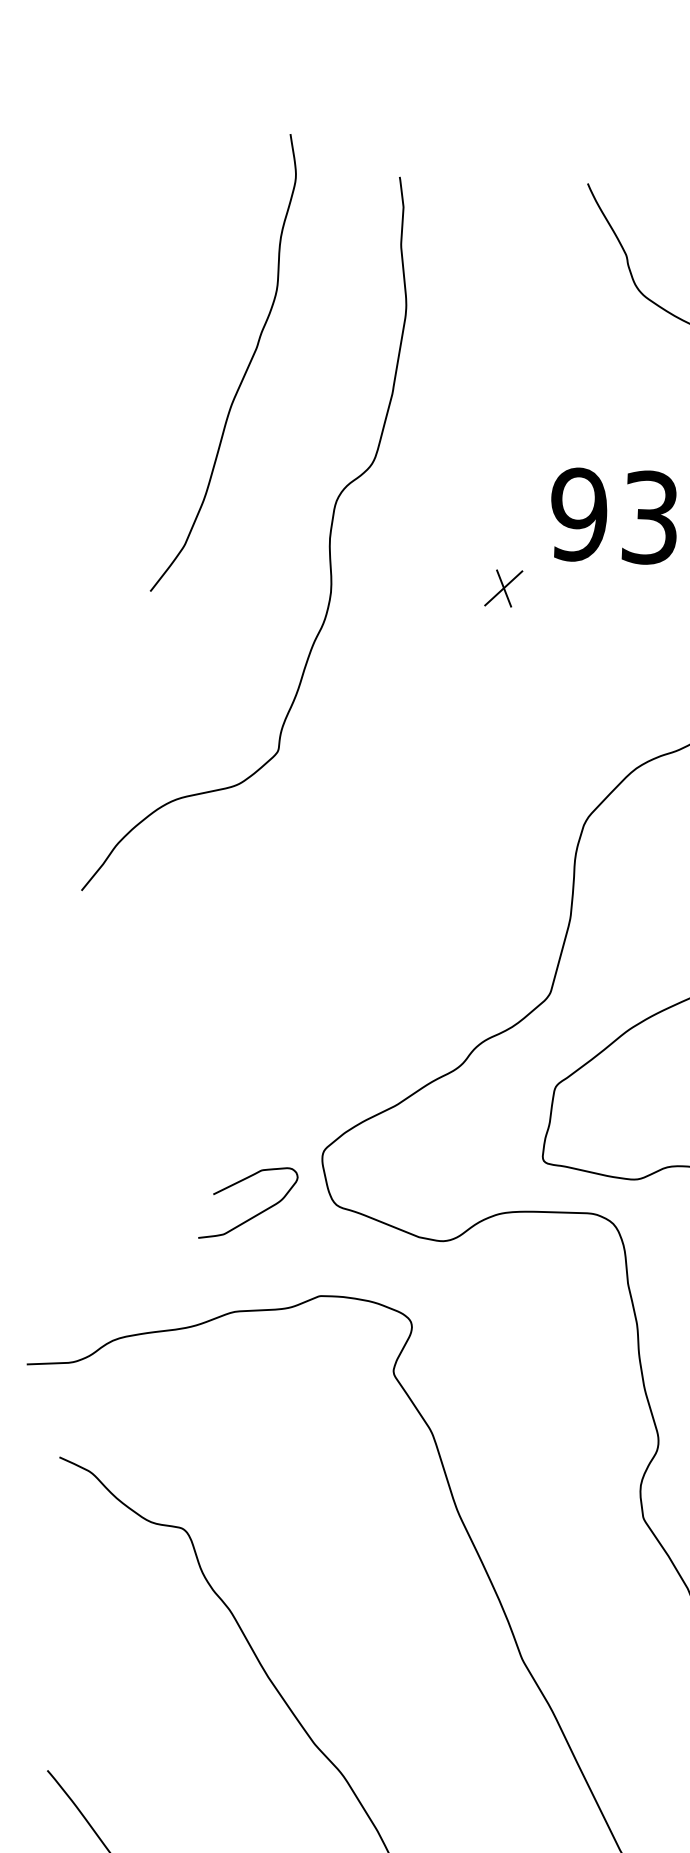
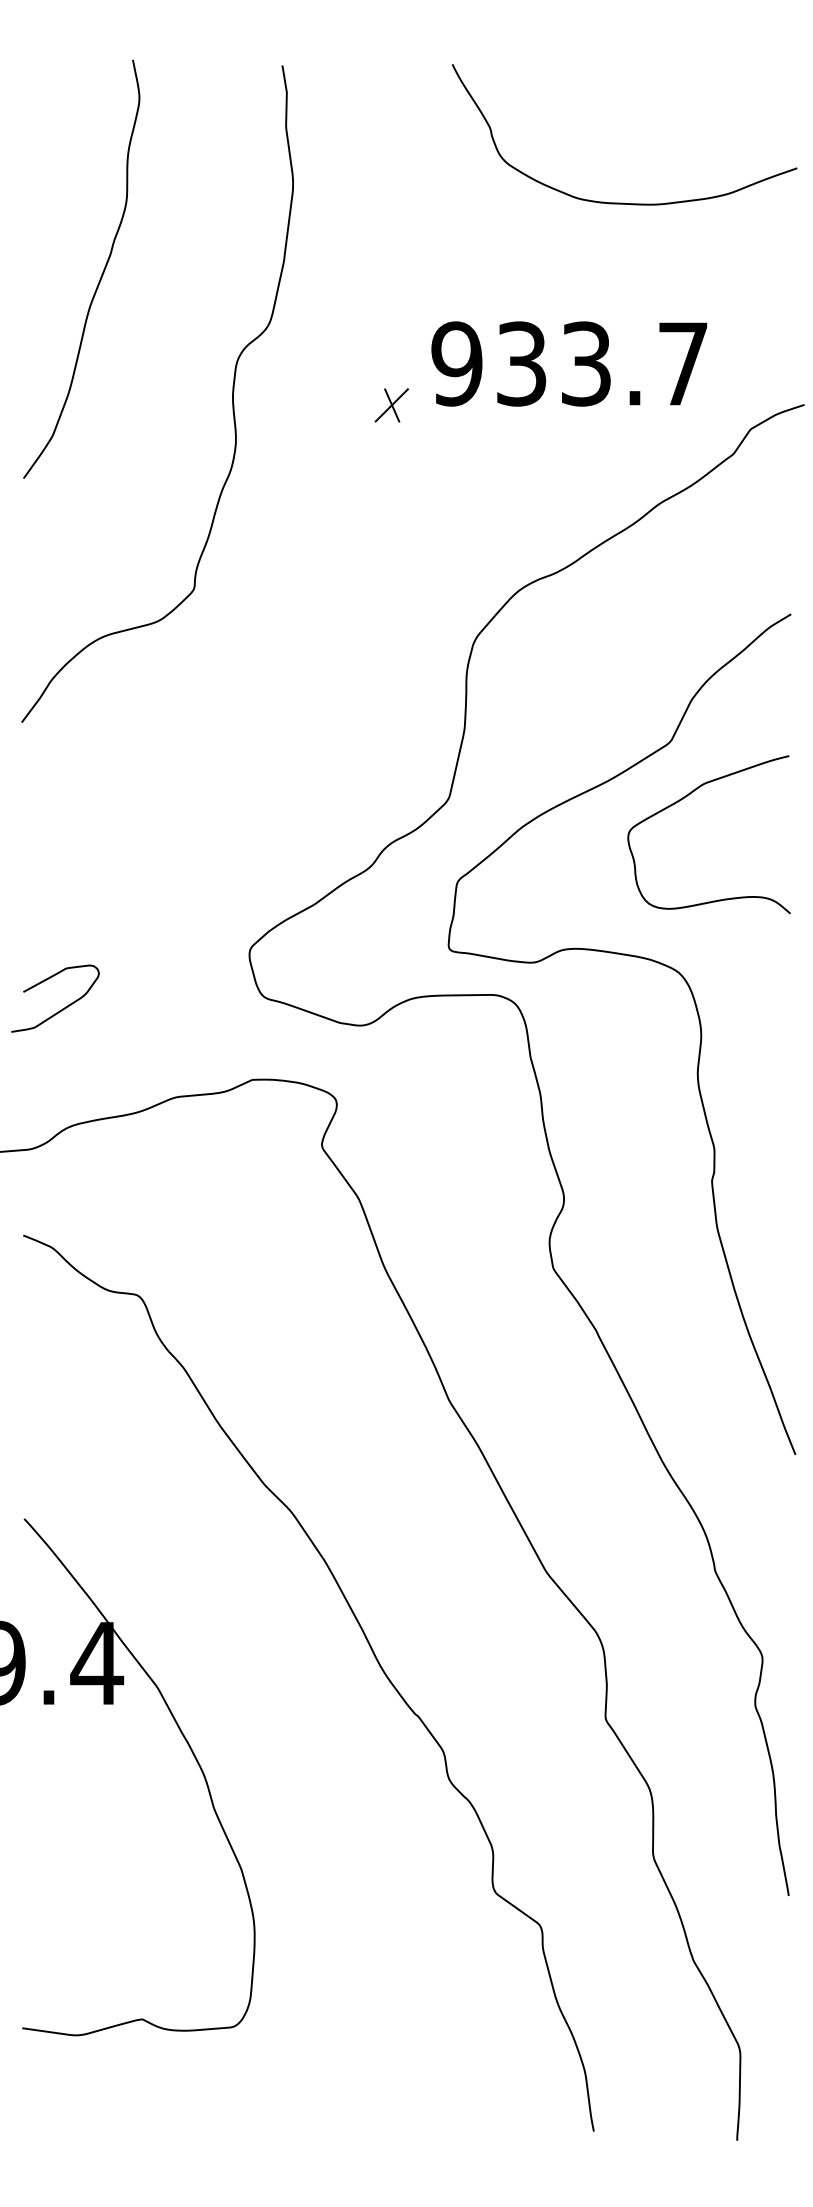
curve: (244, 371) -> (100, 276), moved
part: (503, 588) -> (391, 405), moved
curve: (255, 1214) -> (62, 1008), moved

